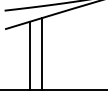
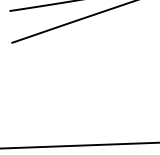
line: (41, 54) -> (75, 84), removed
line: (30, 55) -> (56, 86), removed

